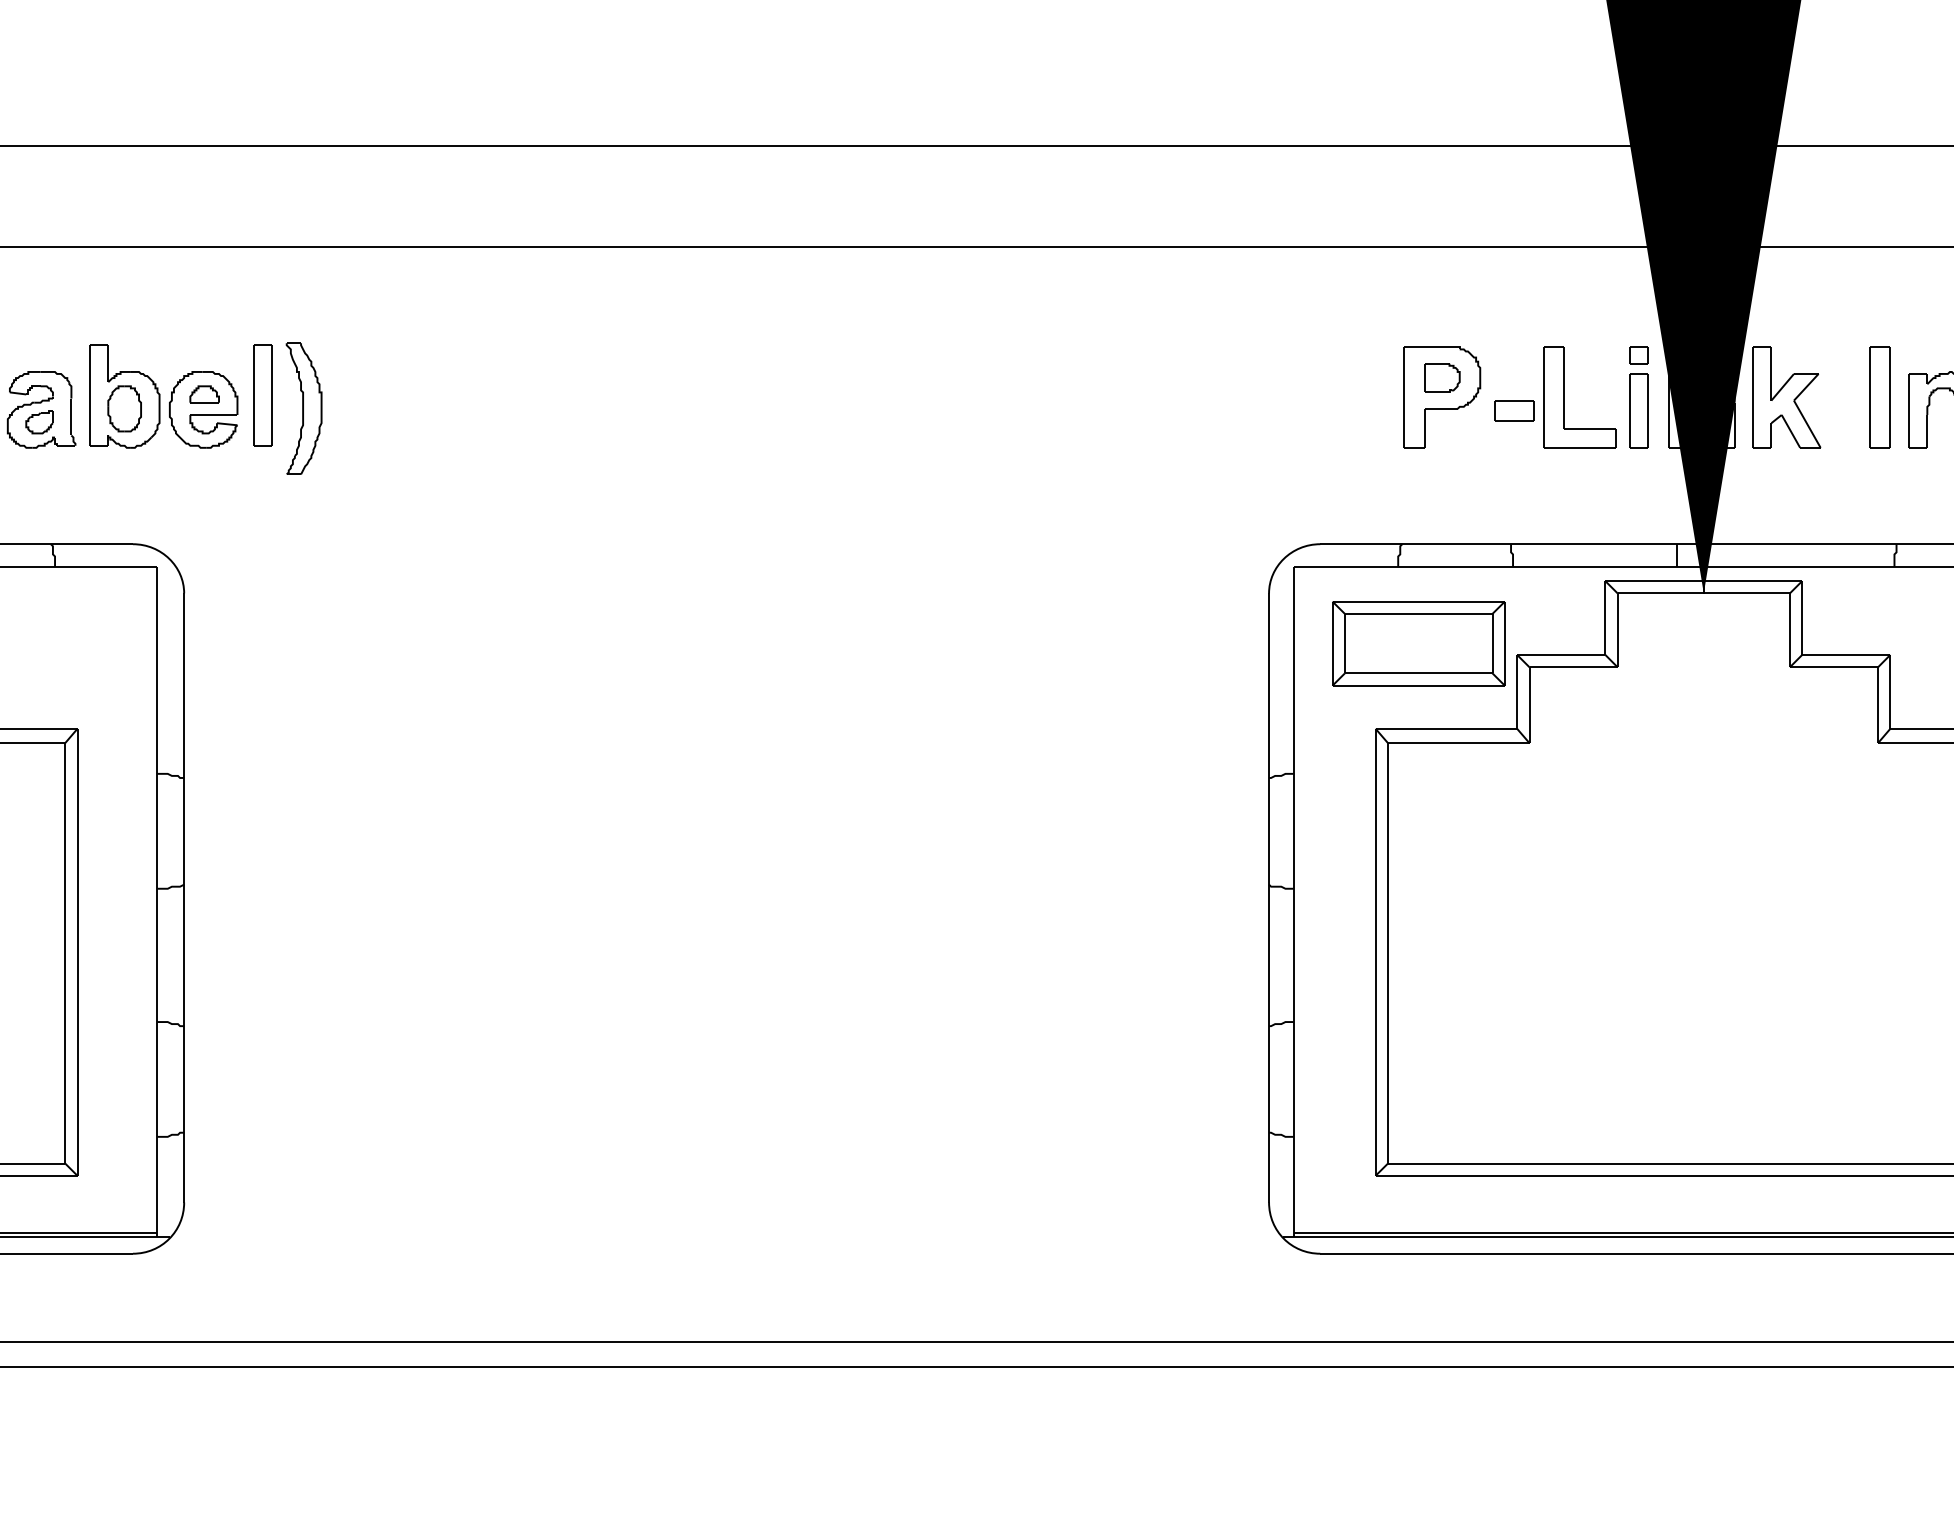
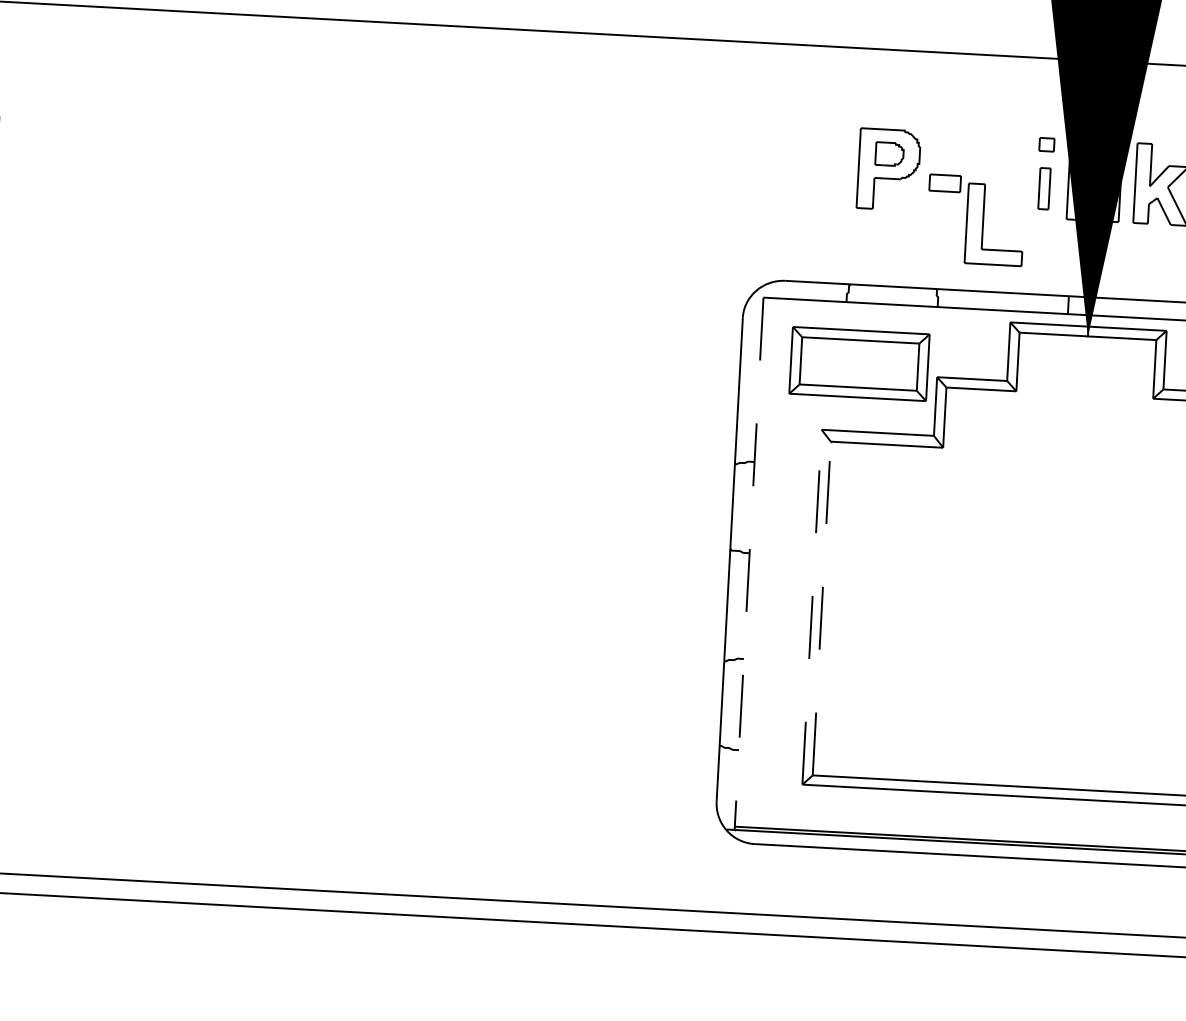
part: (1564, 397) -> (983, 224), moved
part: (1638, 410) -> (1044, 188), size x0.7
line: (1293, 902) -> (748, 564), solid -> dashed
line: (1375, 951) -> (811, 606), solid -> dashed
line: (1387, 952) -> (821, 607), solid -> dashed

